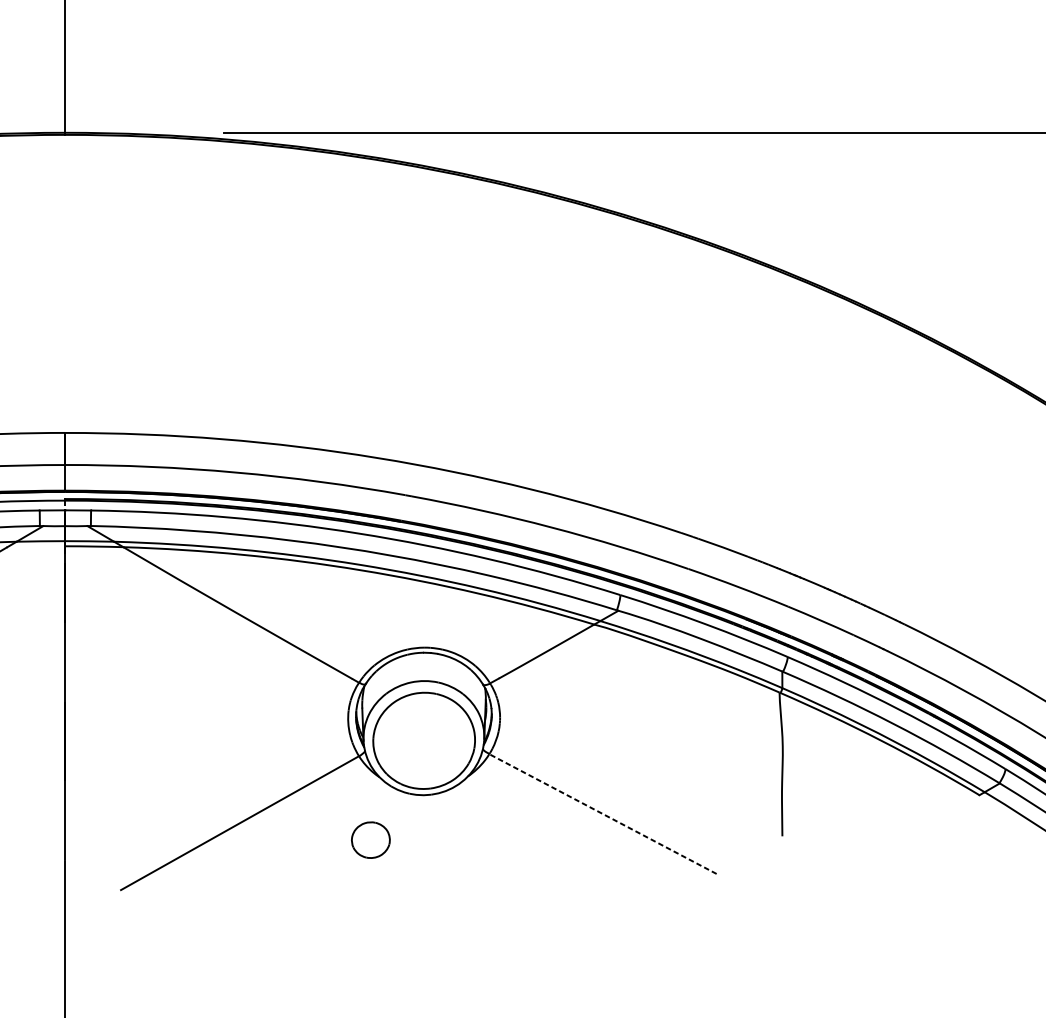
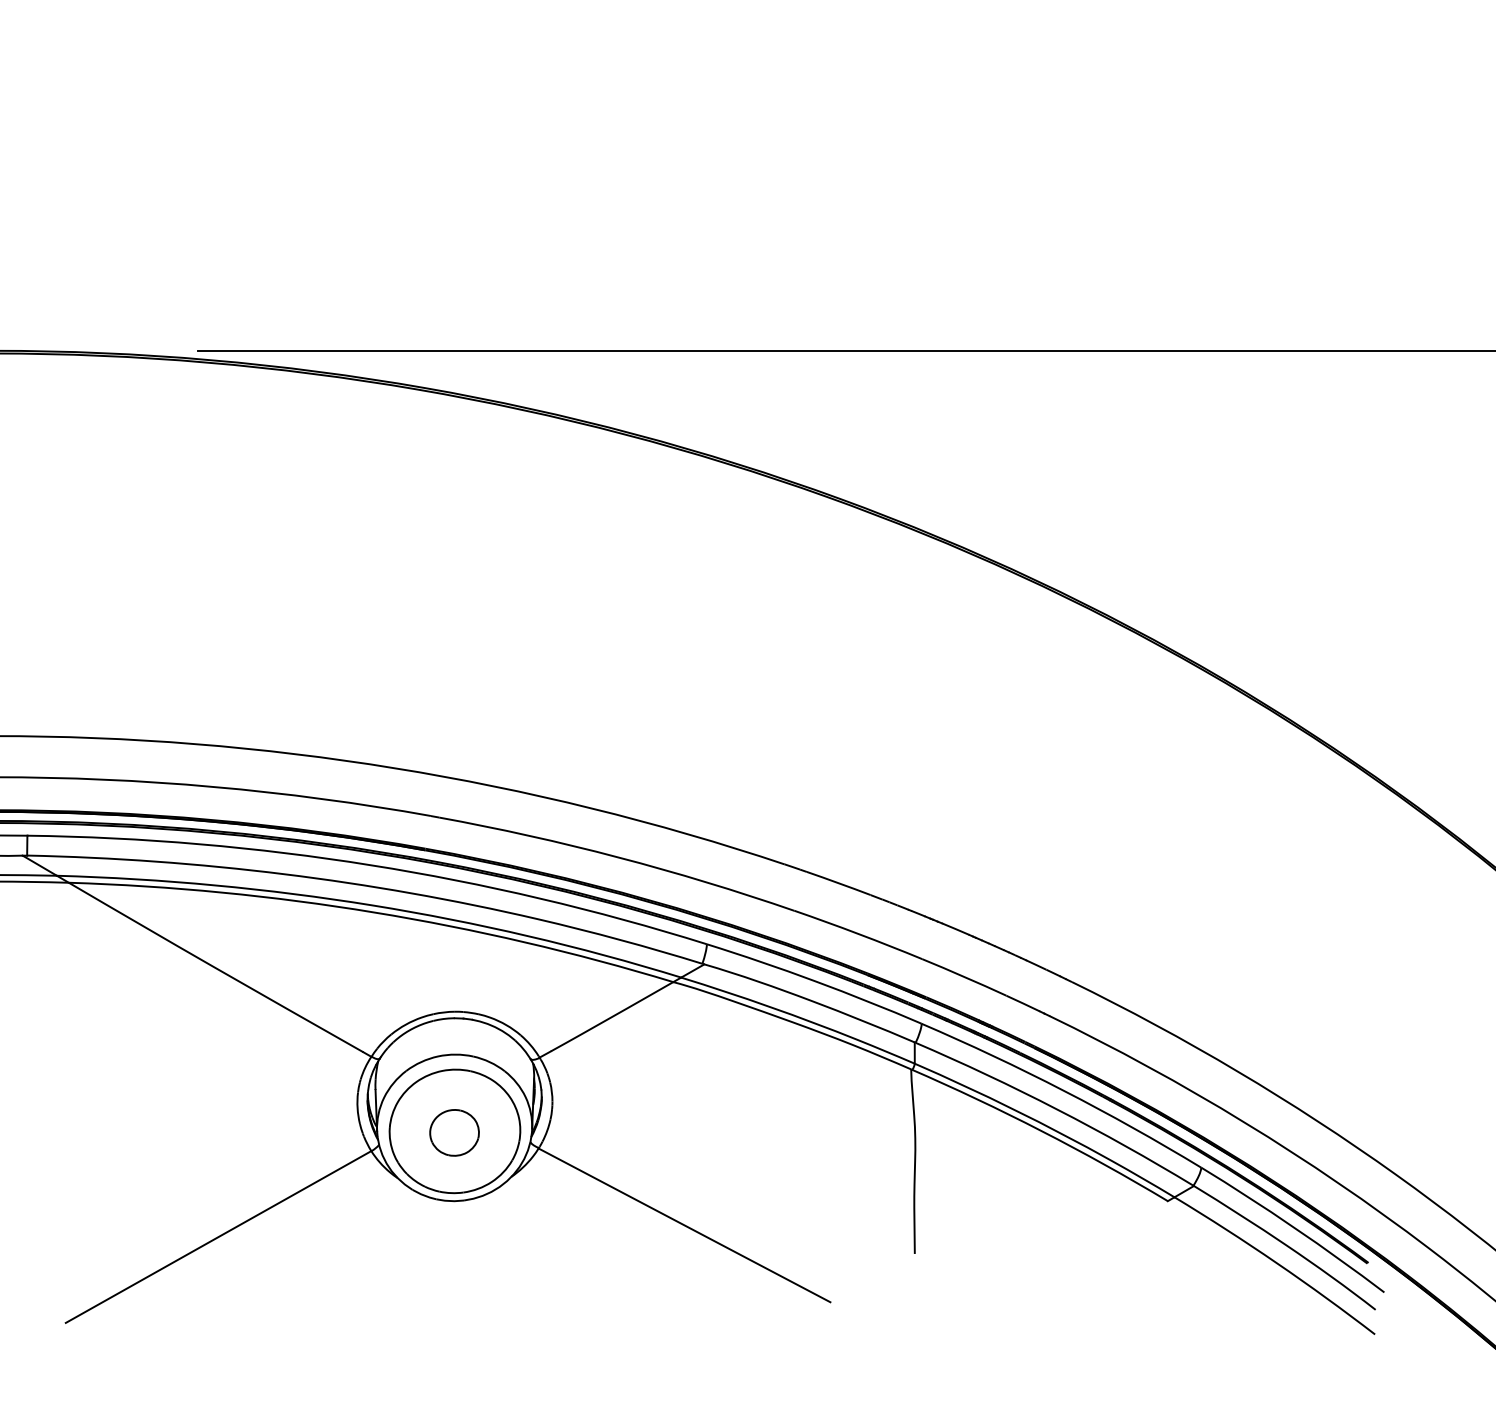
line: (602, 814) -> (684, 1225), dashed -> solid
part: (370, 839) -> (454, 1132), moved

